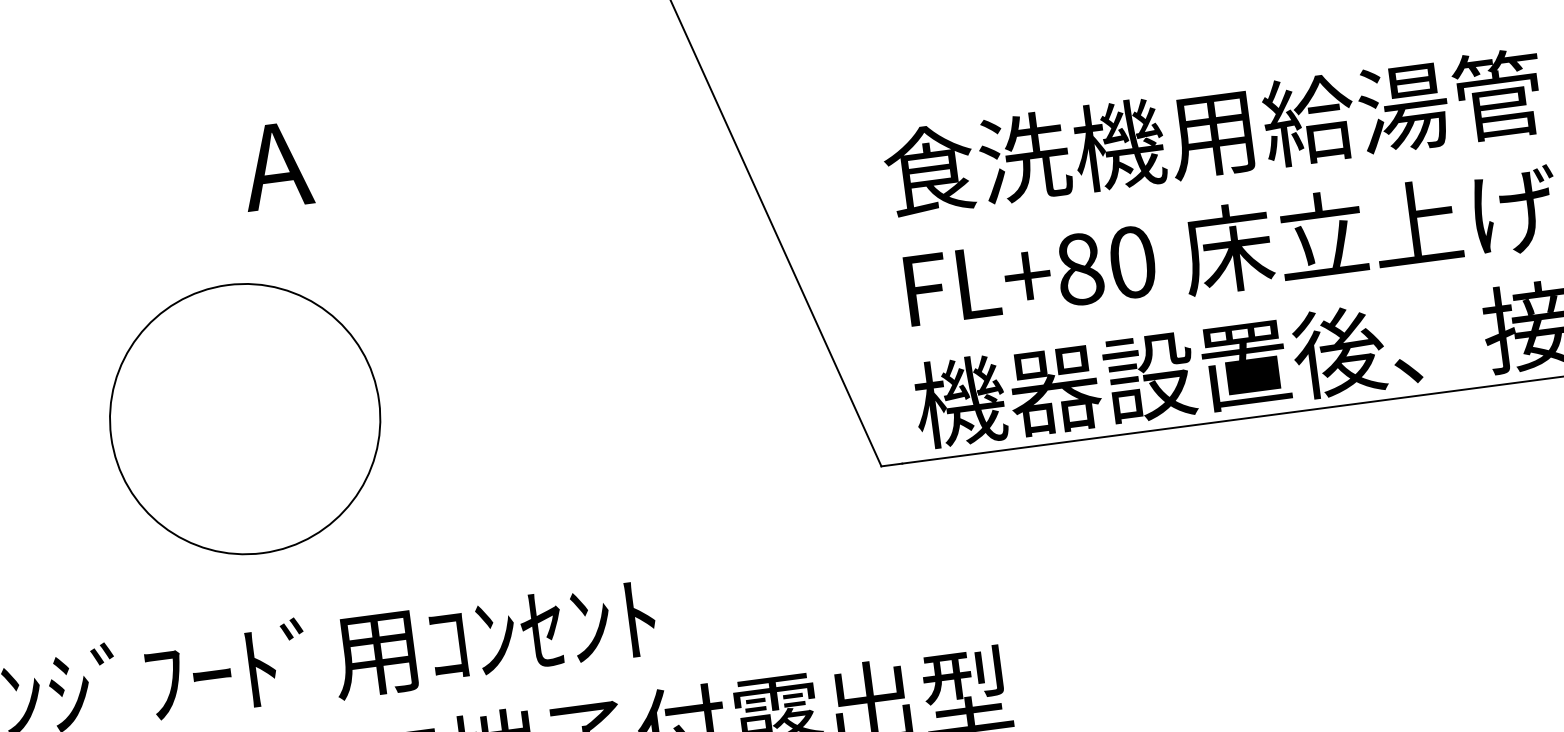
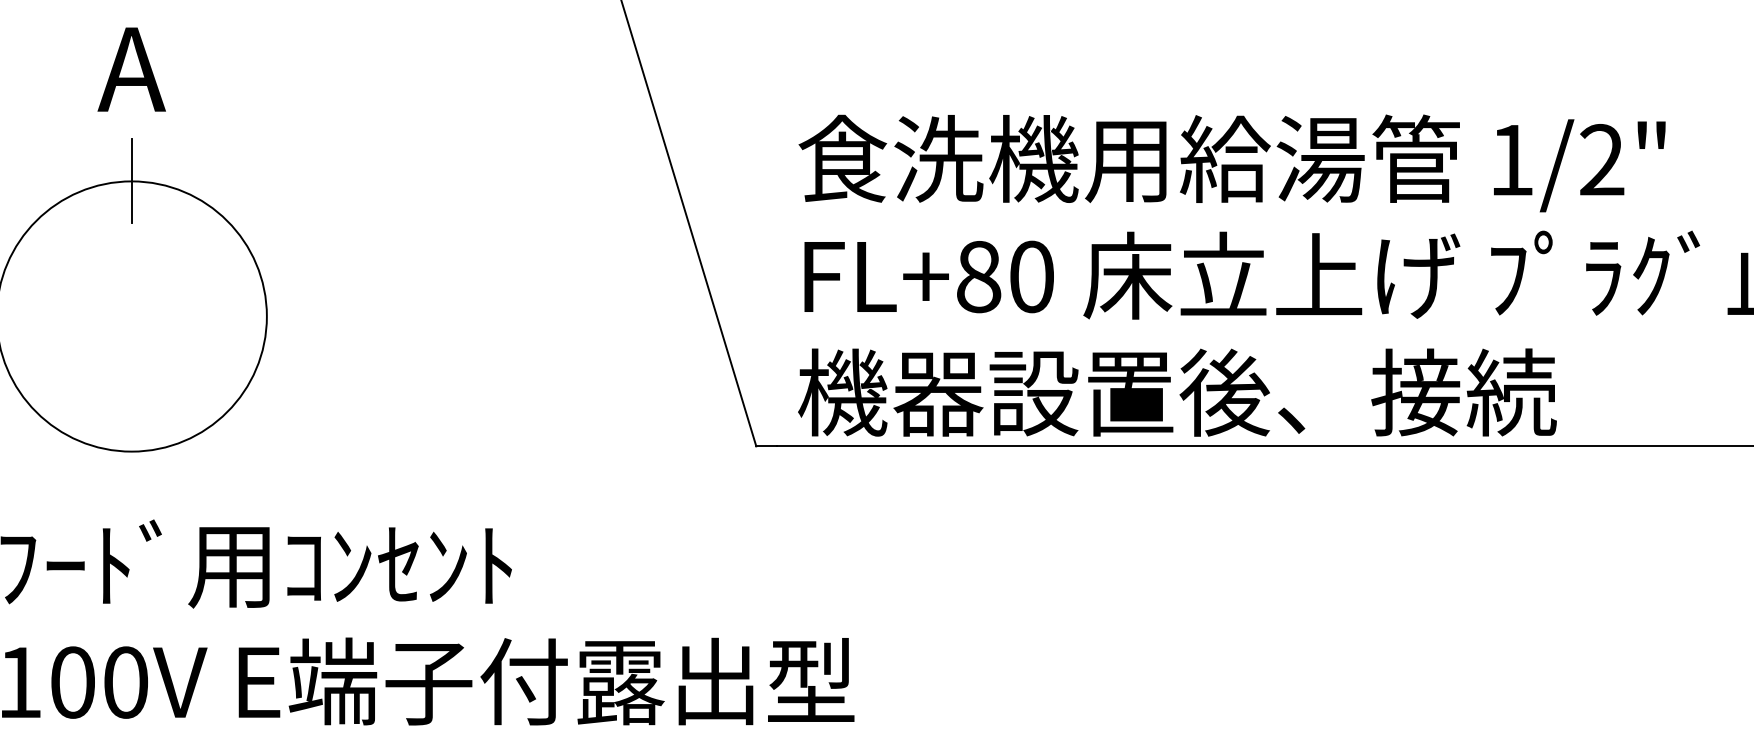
text: (276, 165) -> (131, 69), moved
line: (227, 285) -> (131, 181), added

